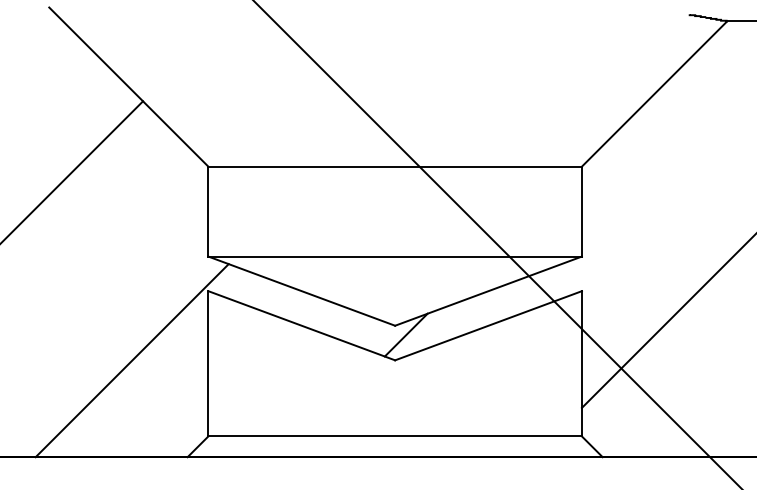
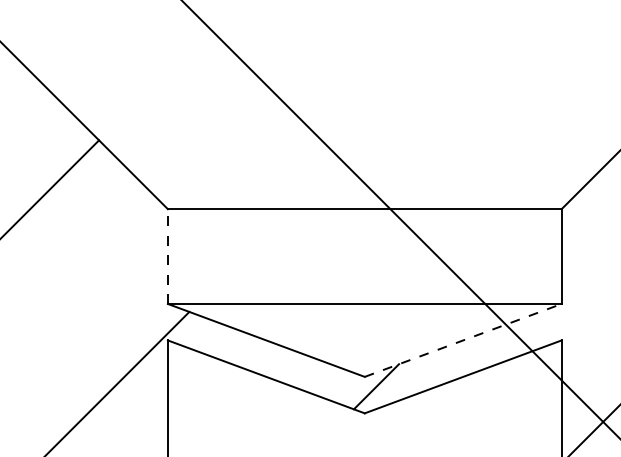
line: (208, 211) -> (168, 256), solid -> dashed
line: (488, 291) -> (463, 340), solid -> dashed

